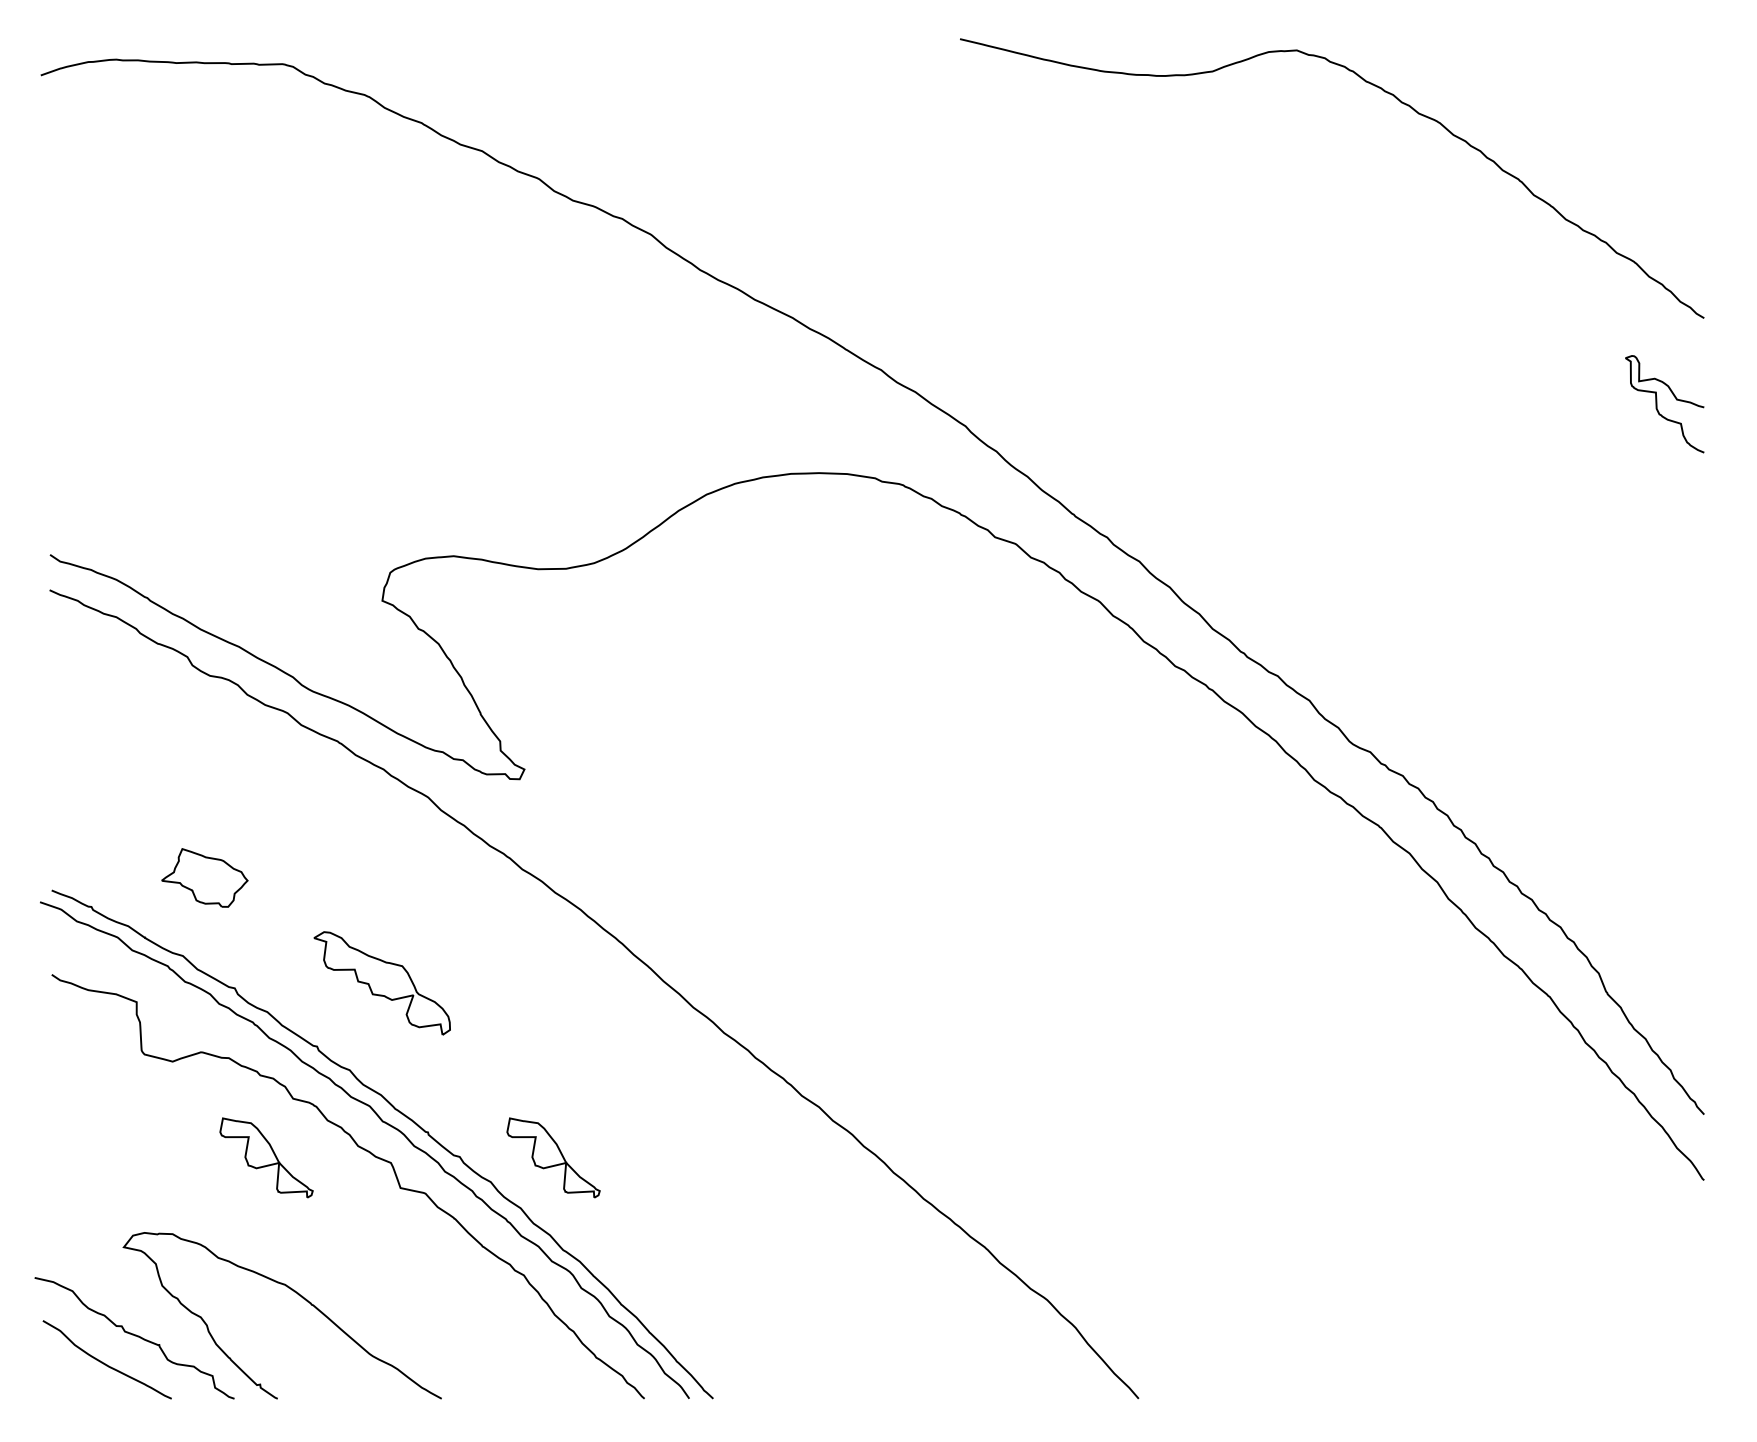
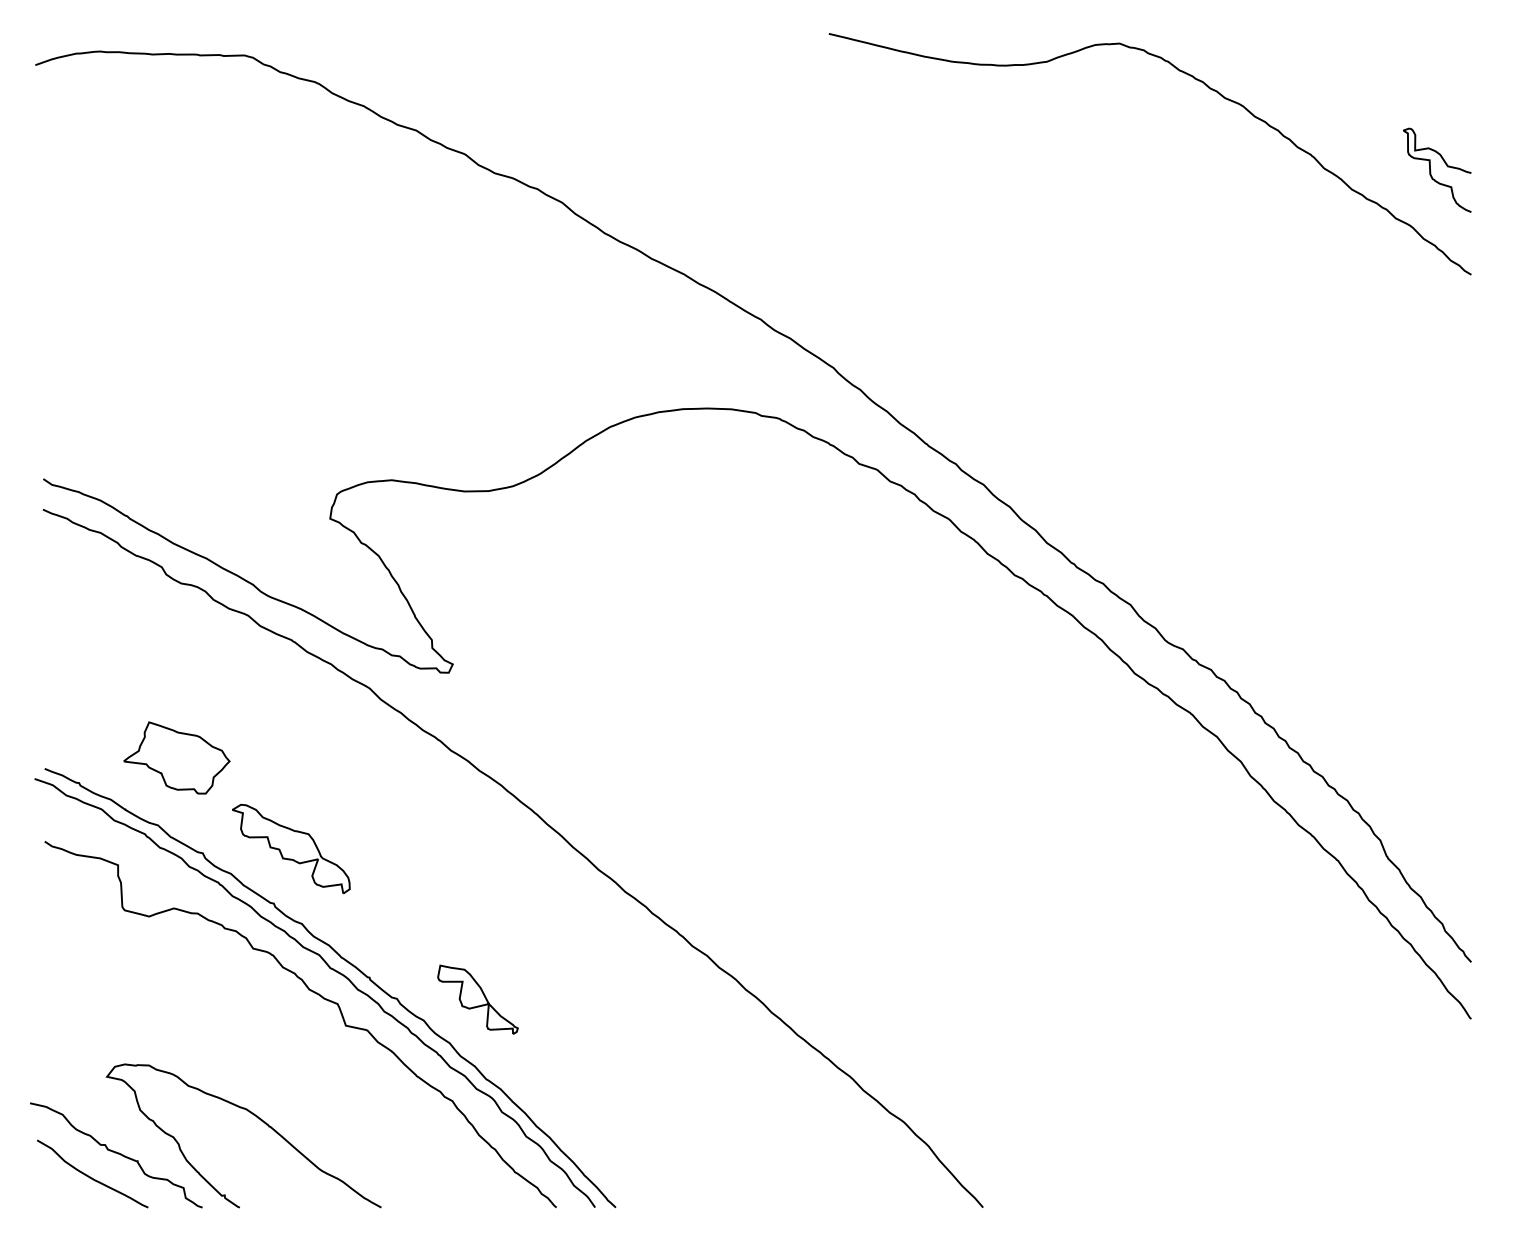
curve: (1657, 404) -> (1431, 170), moved
part: (204, 877) -> (176, 757), size x1.43
part: (381, 983) -> (290, 849), moved
part: (266, 1157) -> (230, 999), removed

